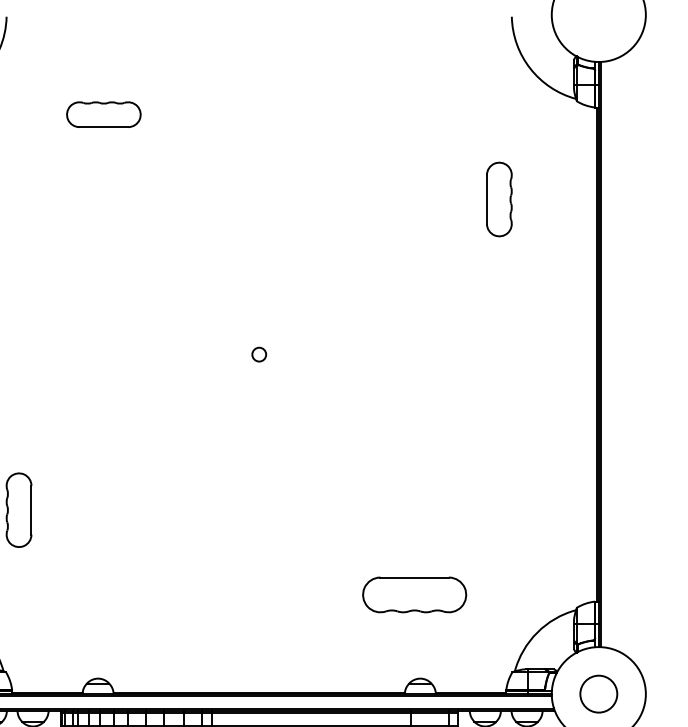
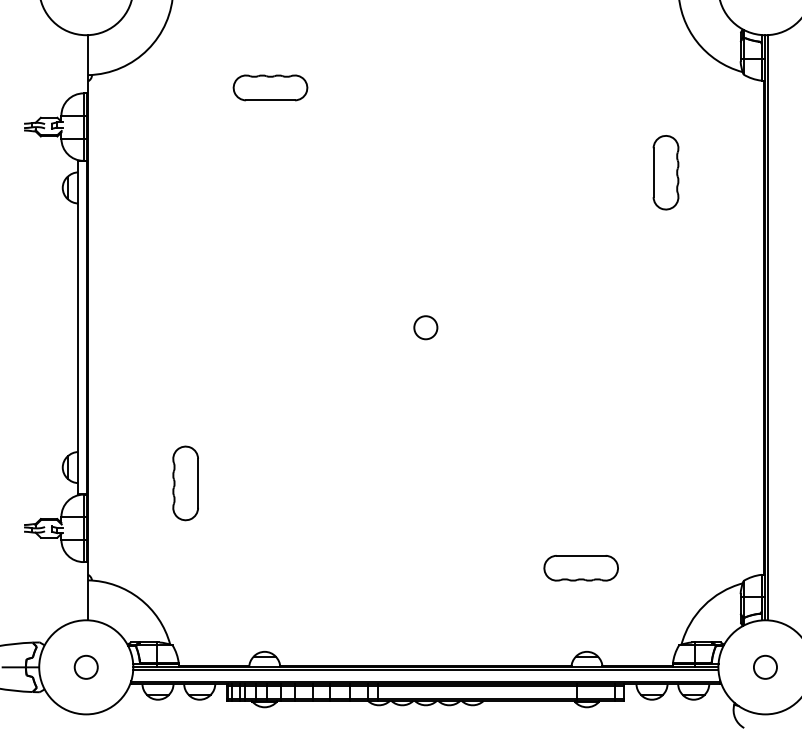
circle: (258, 354) -> (425, 327), size x1.67
part: (413, 595) -> (580, 568), size x0.71
circle: (598, 693) -> (765, 666), size x0.62

